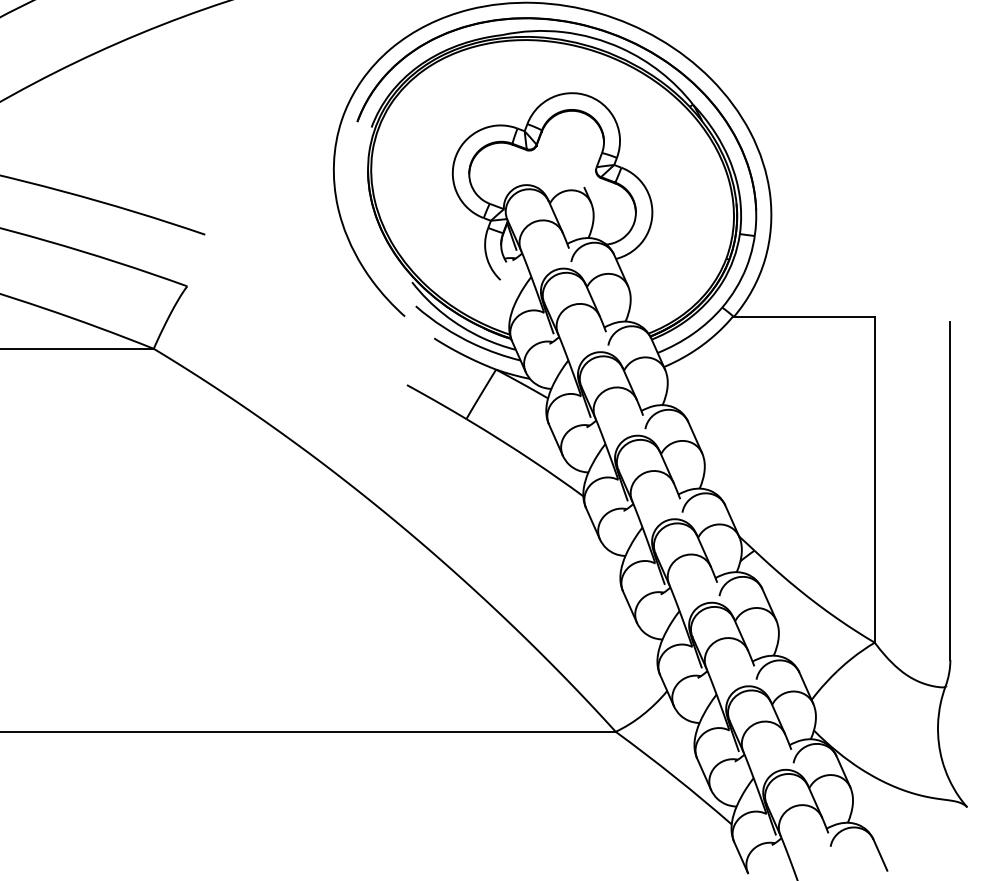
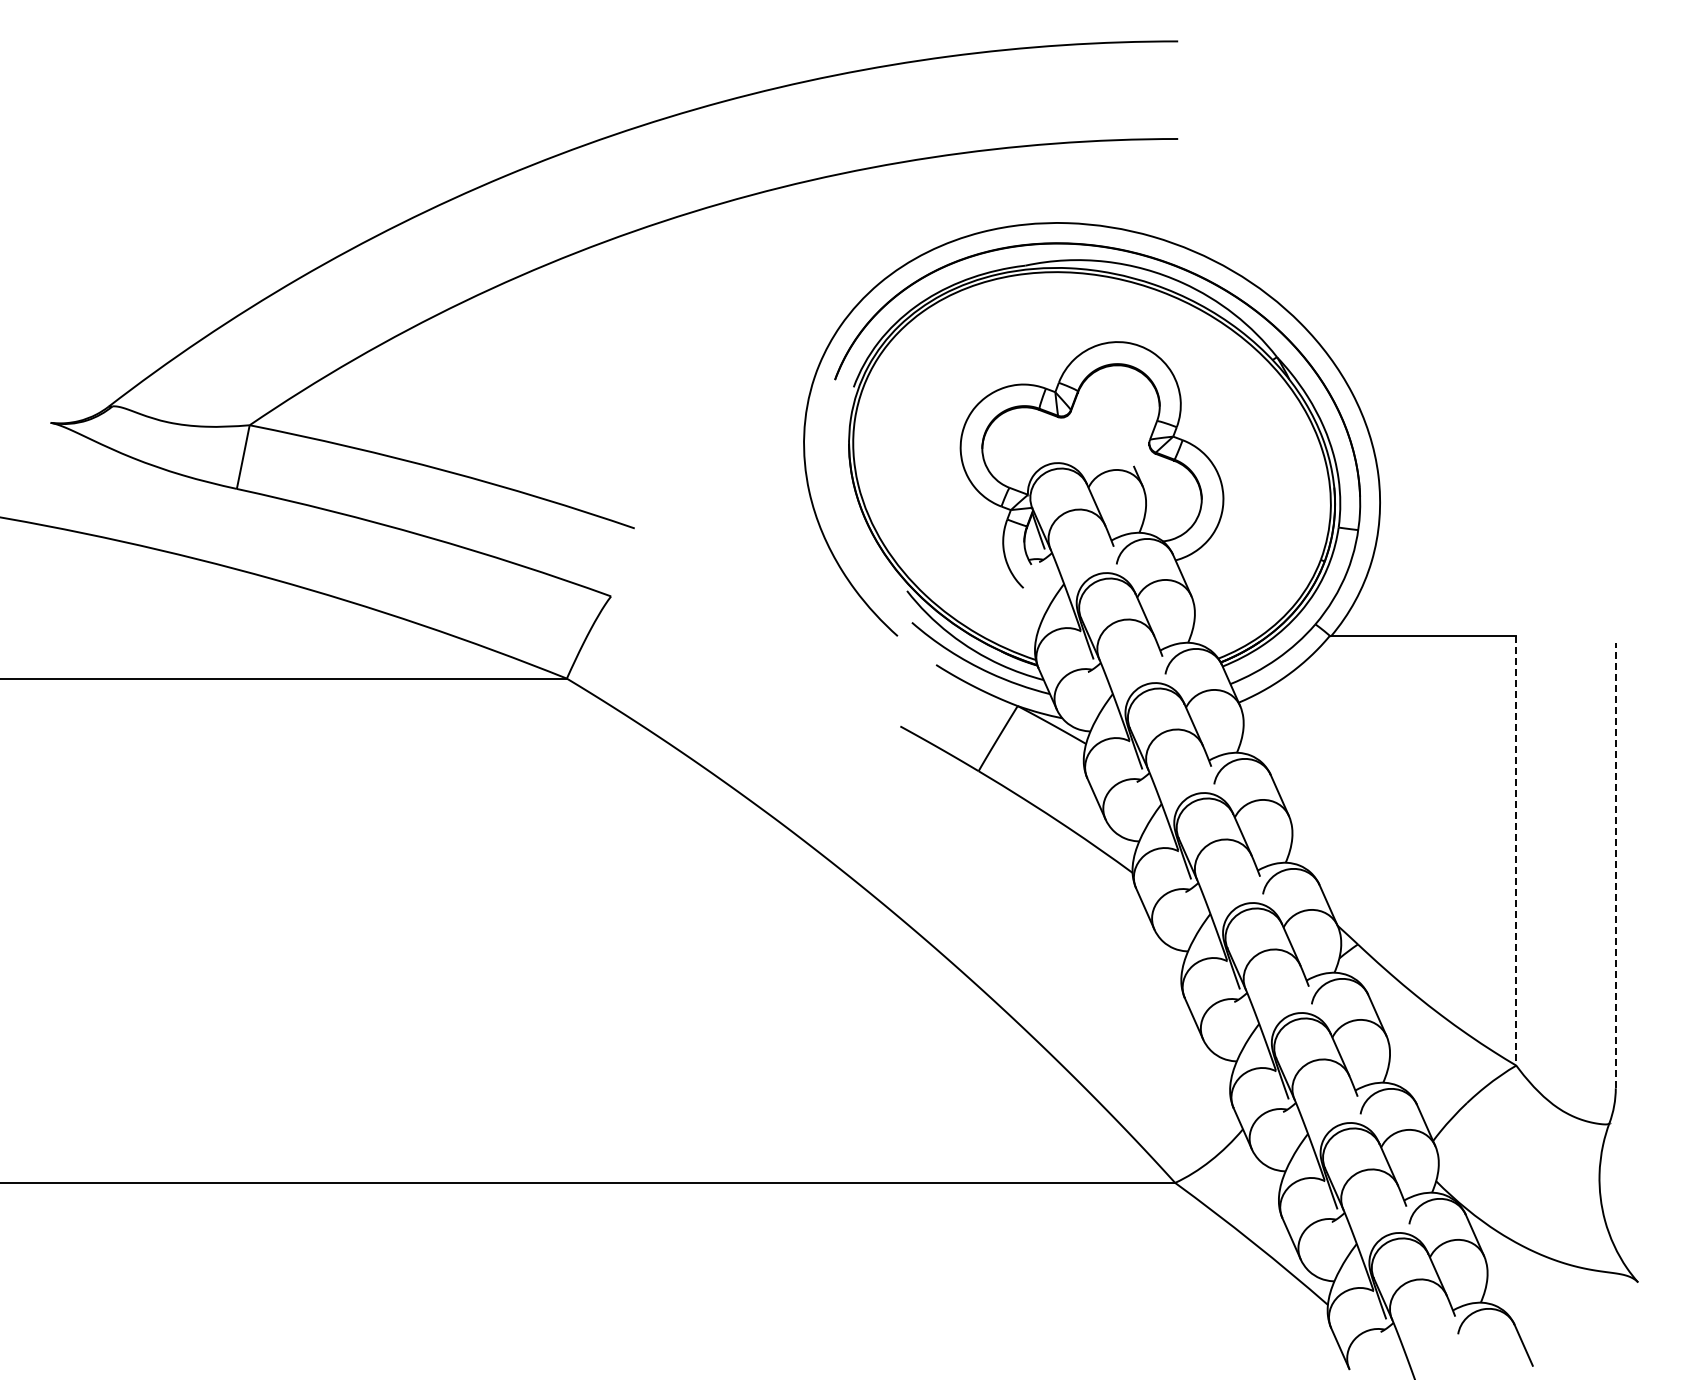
line: (874, 479) -> (1516, 850), solid -> dashed
line: (950, 490) -> (1615, 865), solid -> dashed

